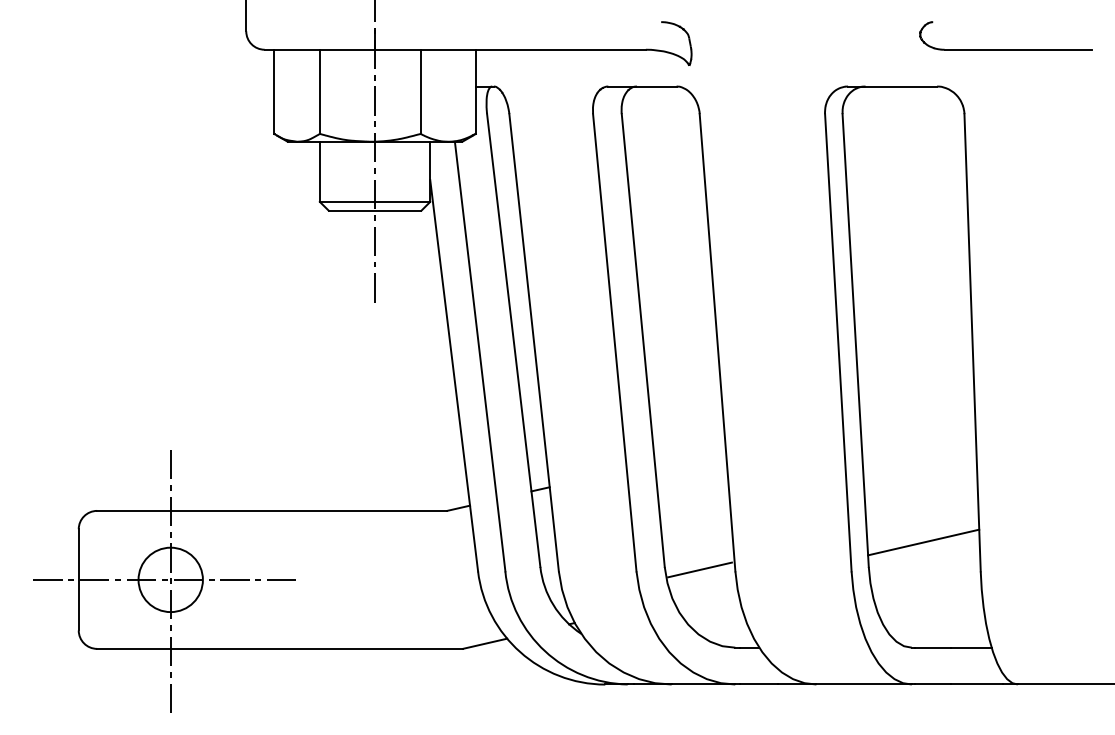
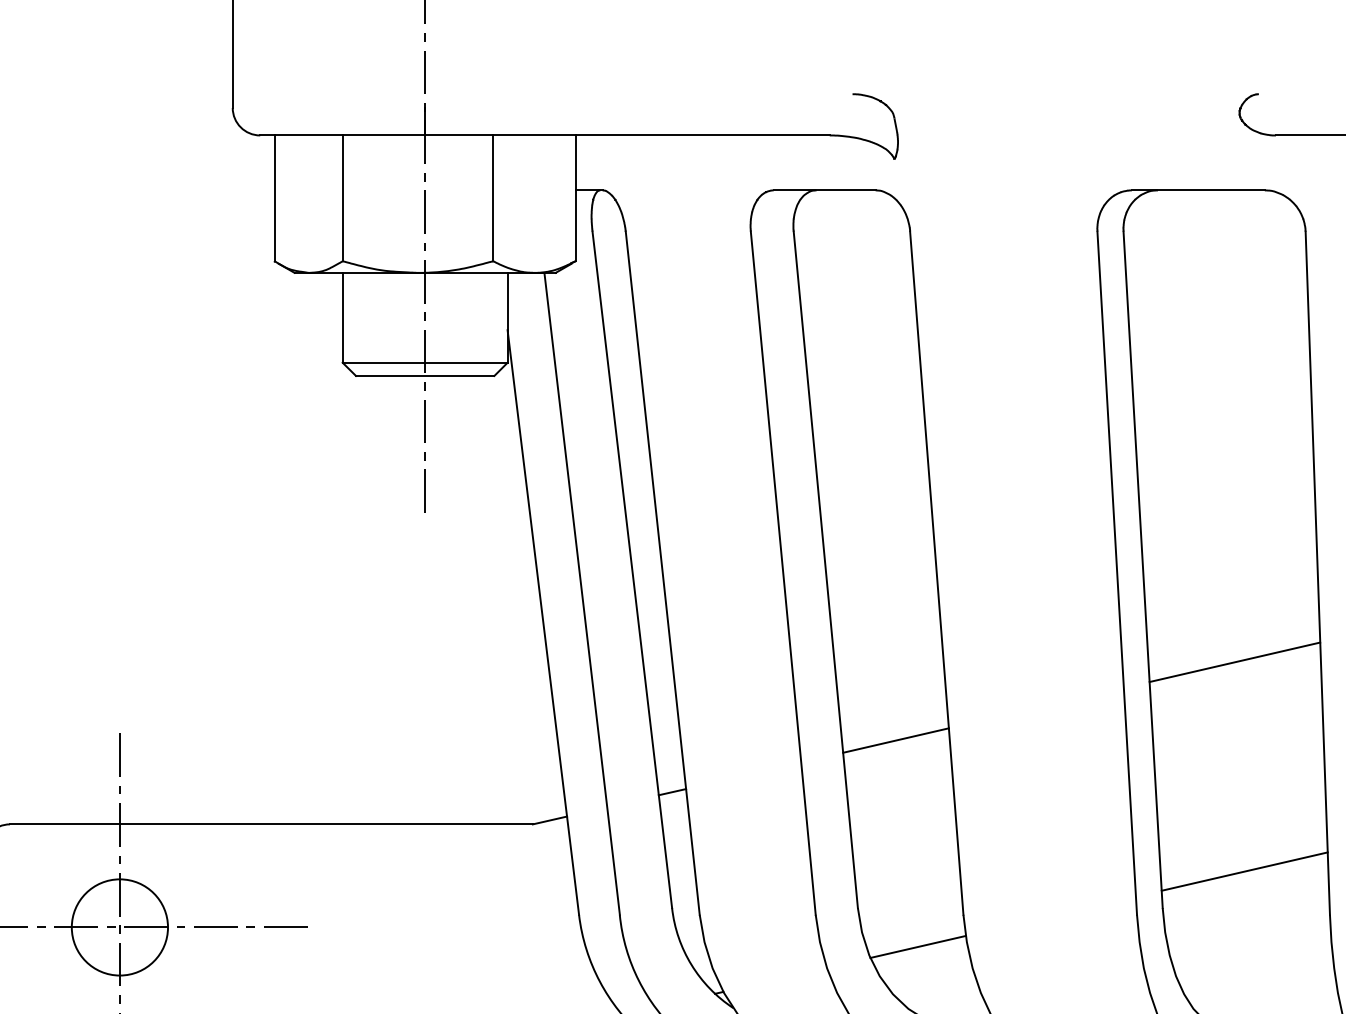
line: (917, 402) -> (1235, 662), added
line: (689, 454) -> (894, 740), added
line: (699, 569) -> (917, 946), moved

